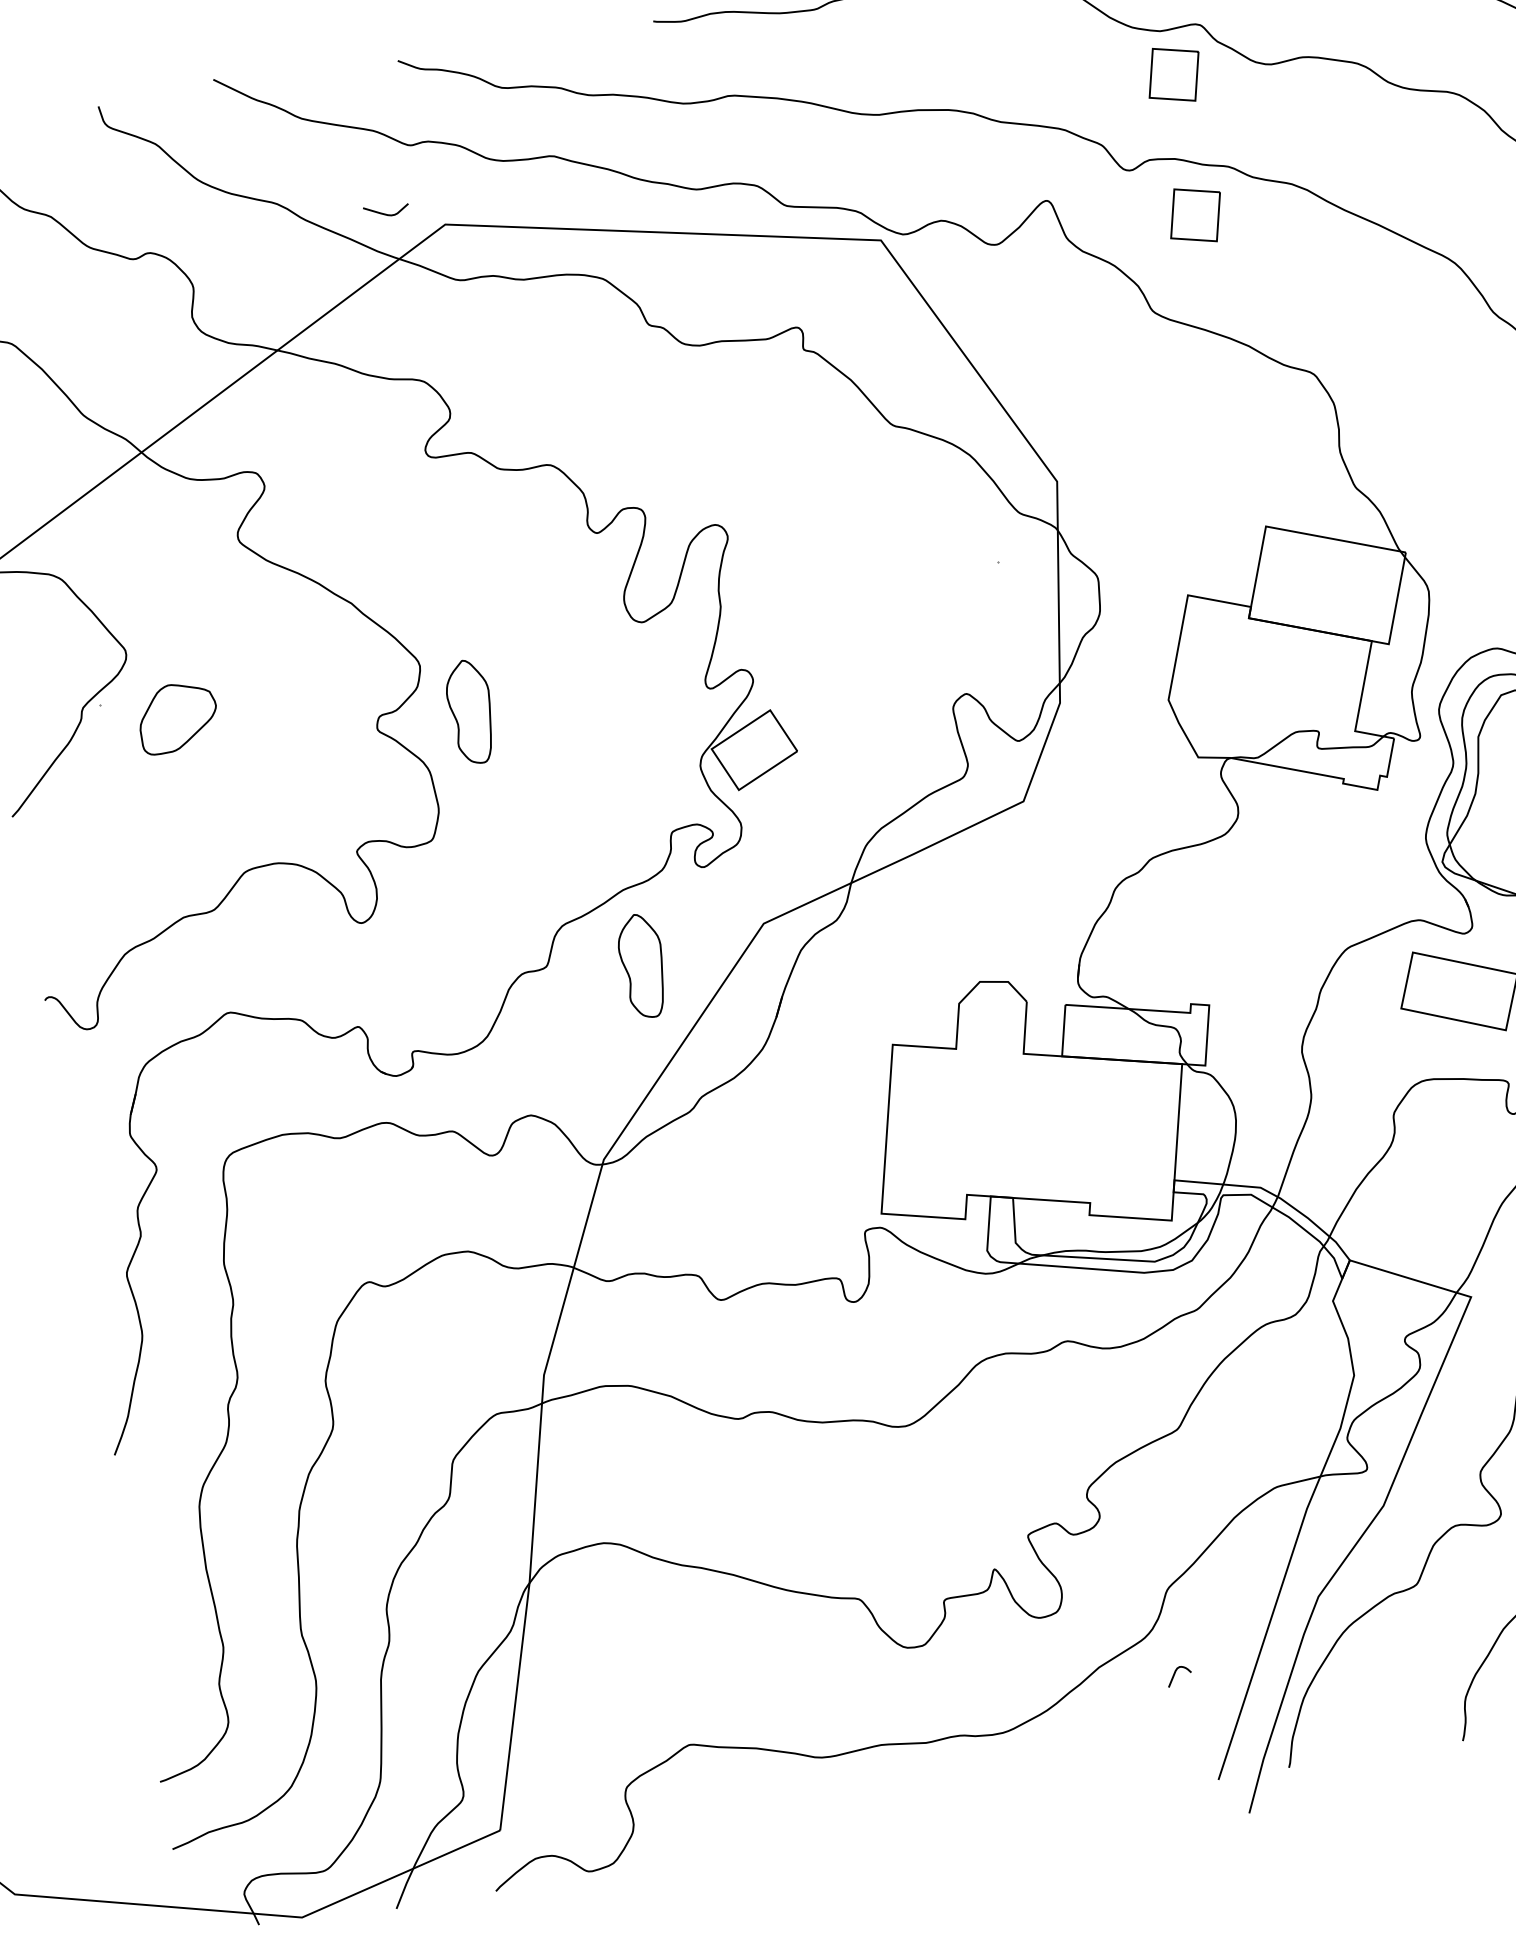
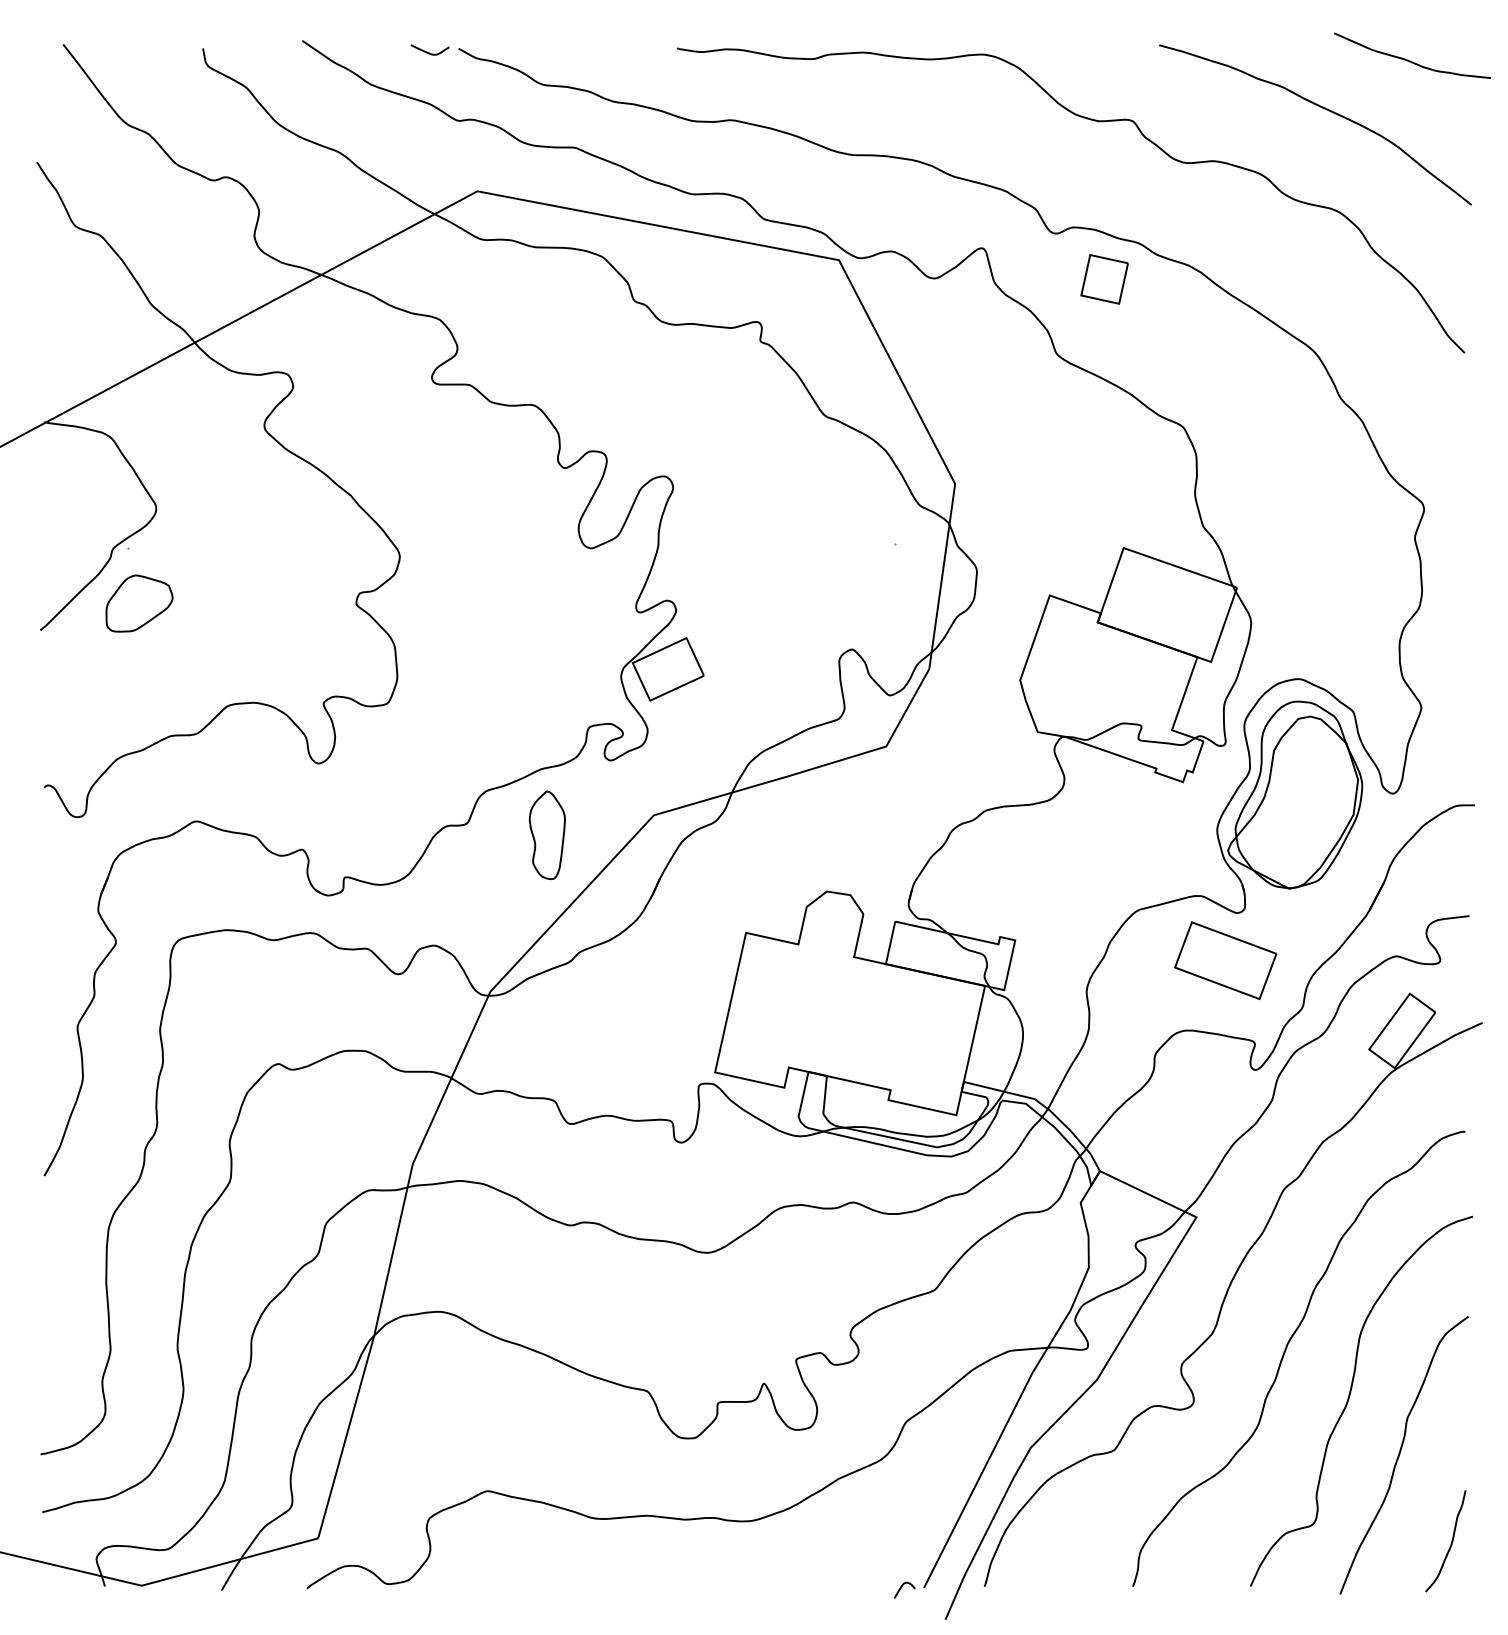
part: (1173, 74) -> (1104, 159), removed
curve: (383, 212) -> (427, 51), moved
part: (469, 711) -> (435, 600), removed
part: (178, 717) -> (139, 603), moved
curve: (1176, 1673) -> (902, 1587), moved

